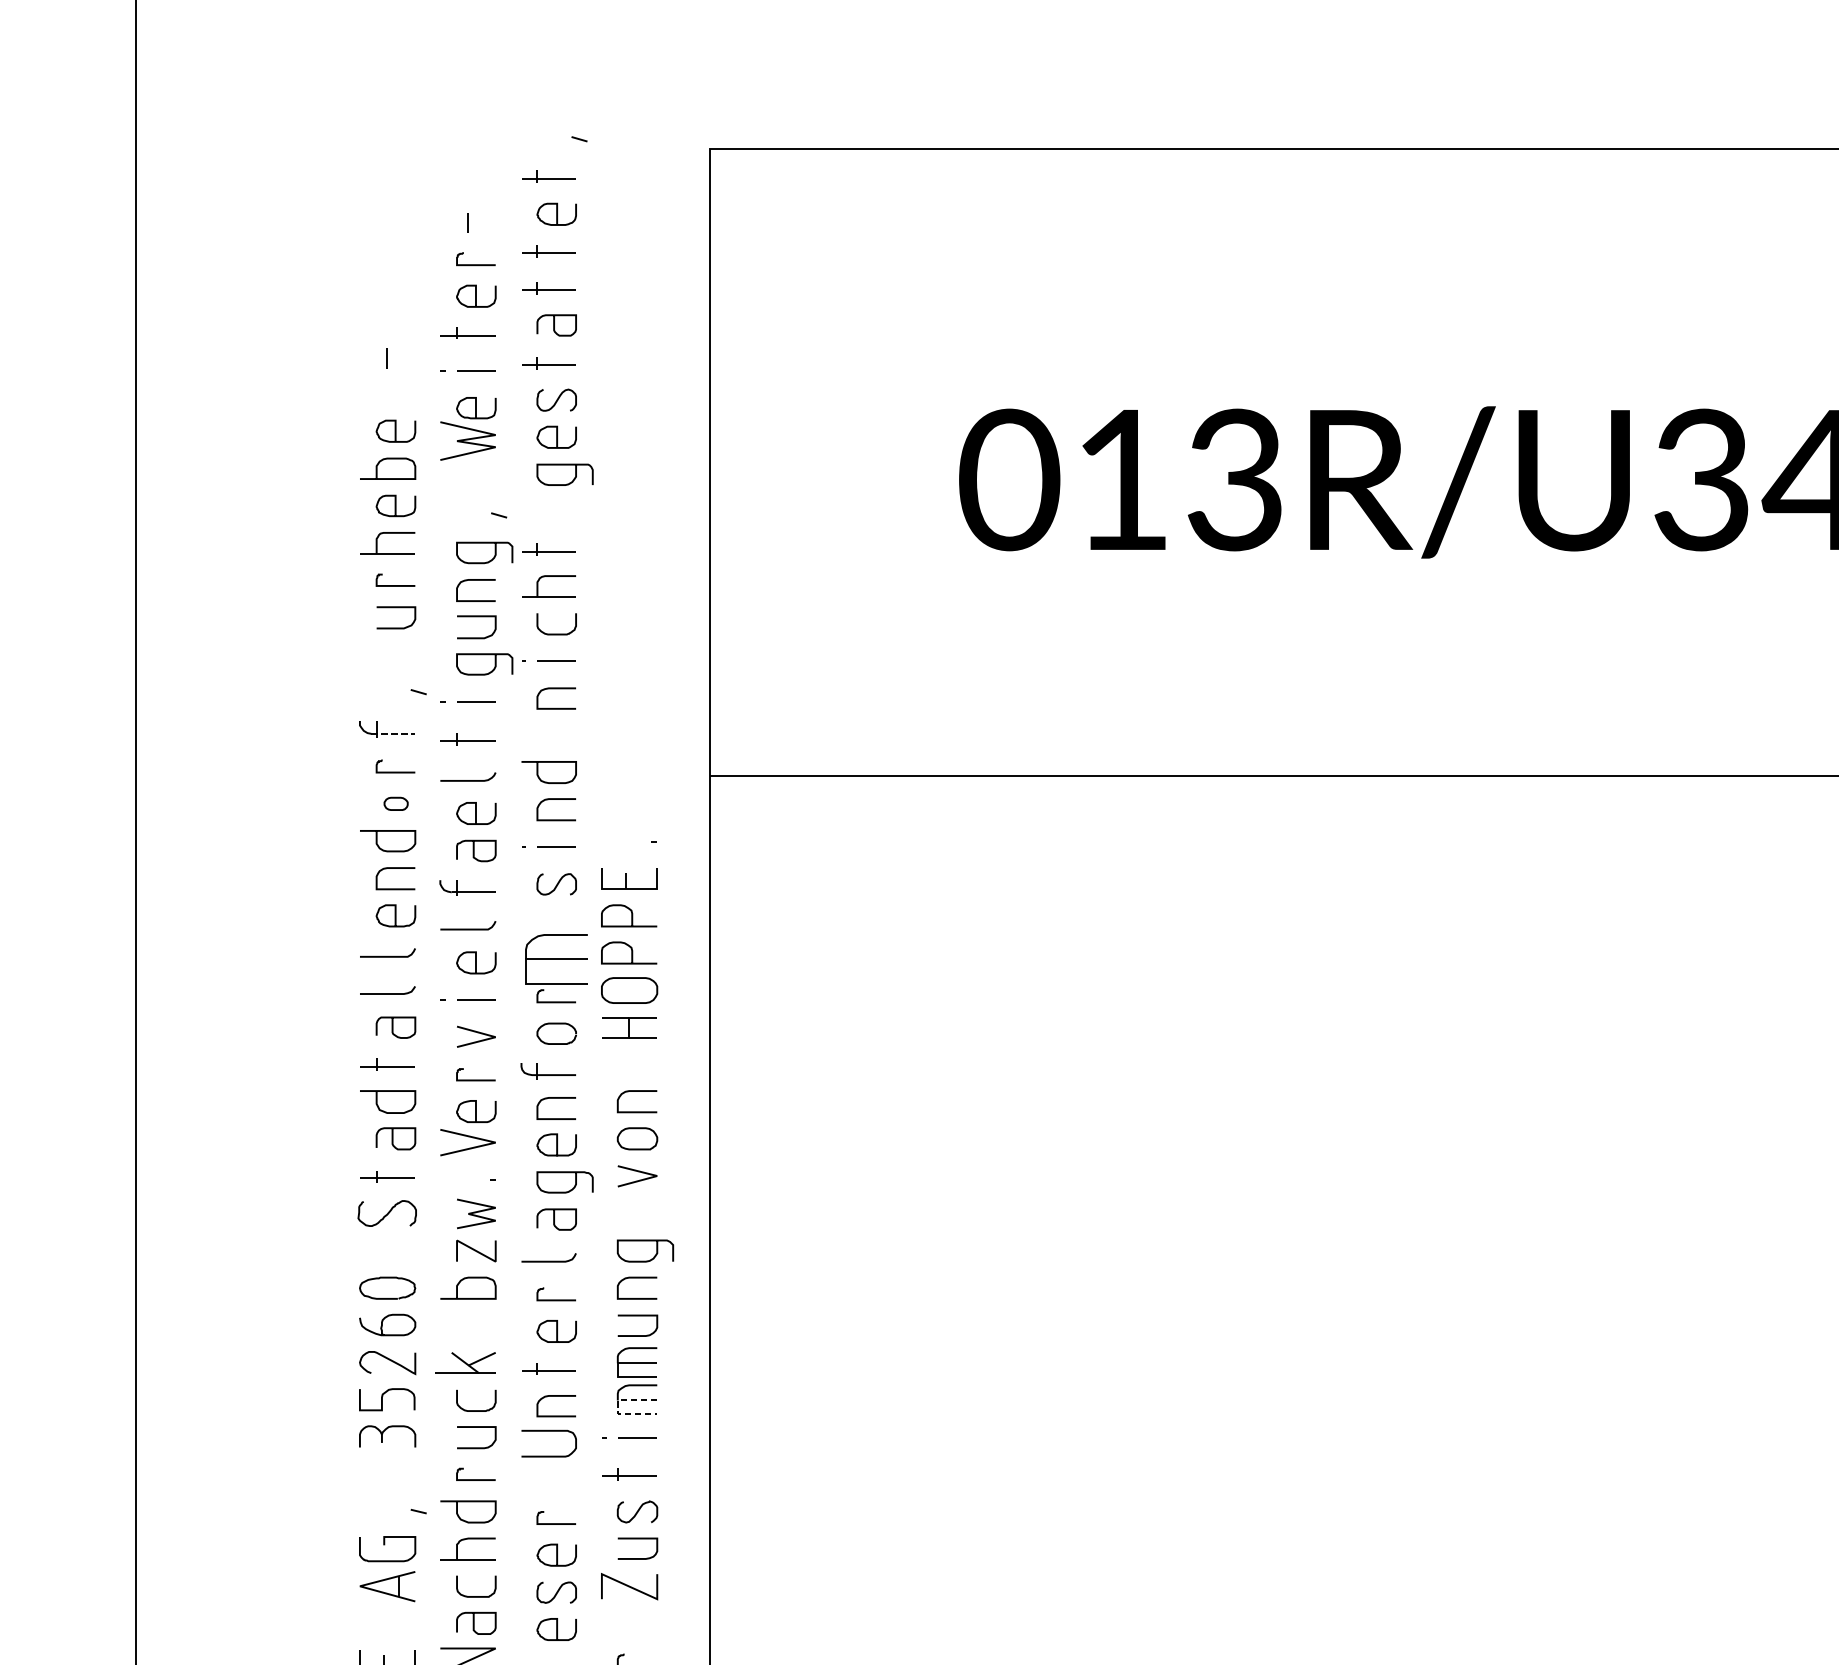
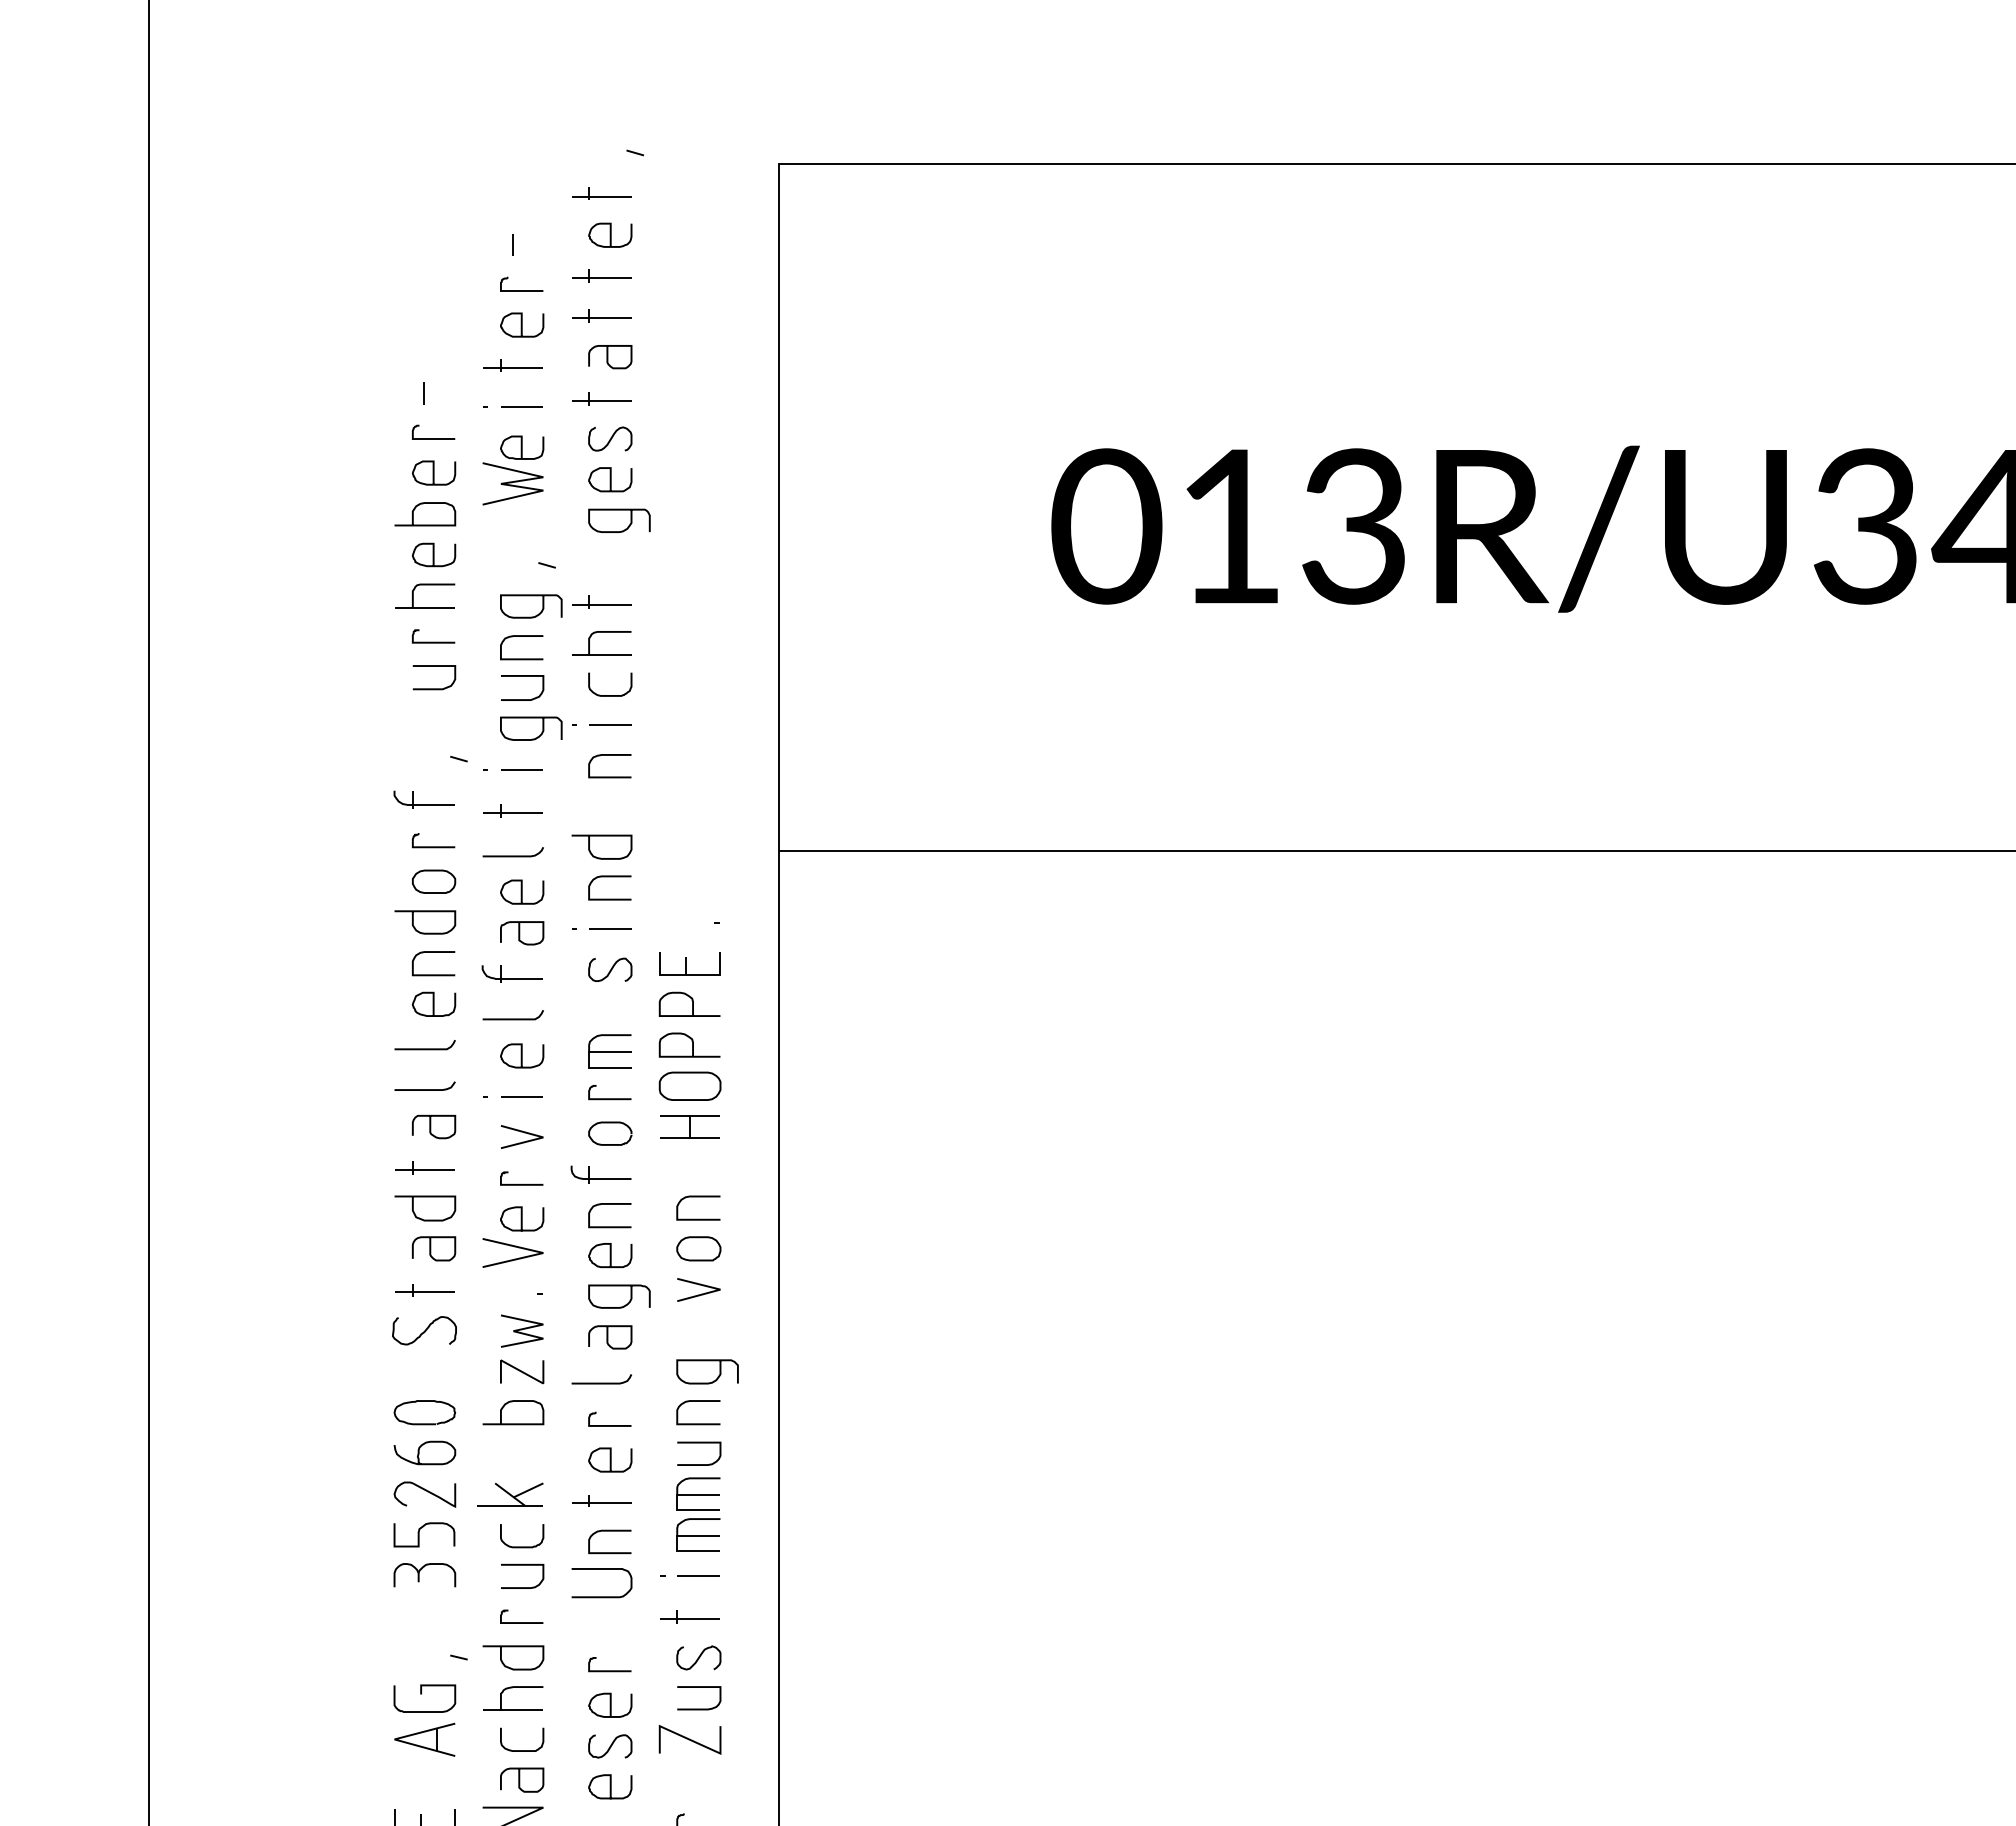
curve: (395, 399) -> (433, 438), added
line: (393, 733) -> (431, 804), dashed -> solid
part: (396, 803) -> (434, 881), size x1.67
part: (556, 958) -> (609, 1051), size x0.62
line: (618, 1407) -> (677, 1543), dashed -> solid

